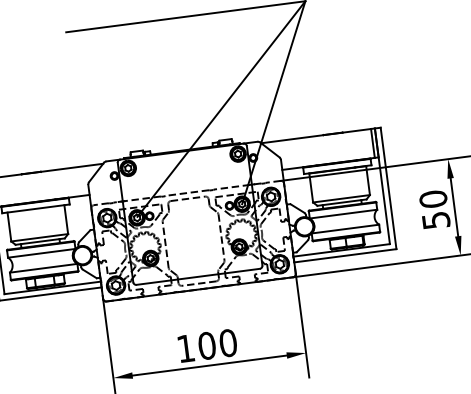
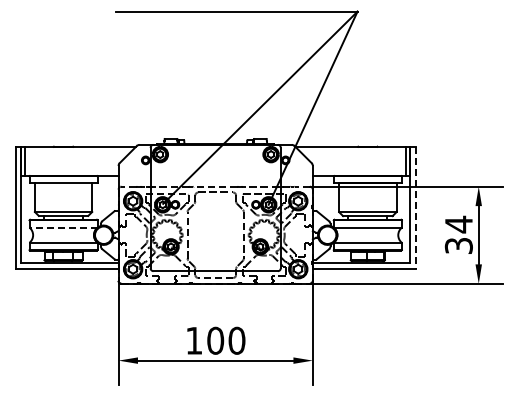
line: (388, 188) -> (415, 208), solid -> dashed
text: (434, 209) -> (458, 234), 50 -> 34
line: (41, 253) -> (63, 227), solid -> dashed

